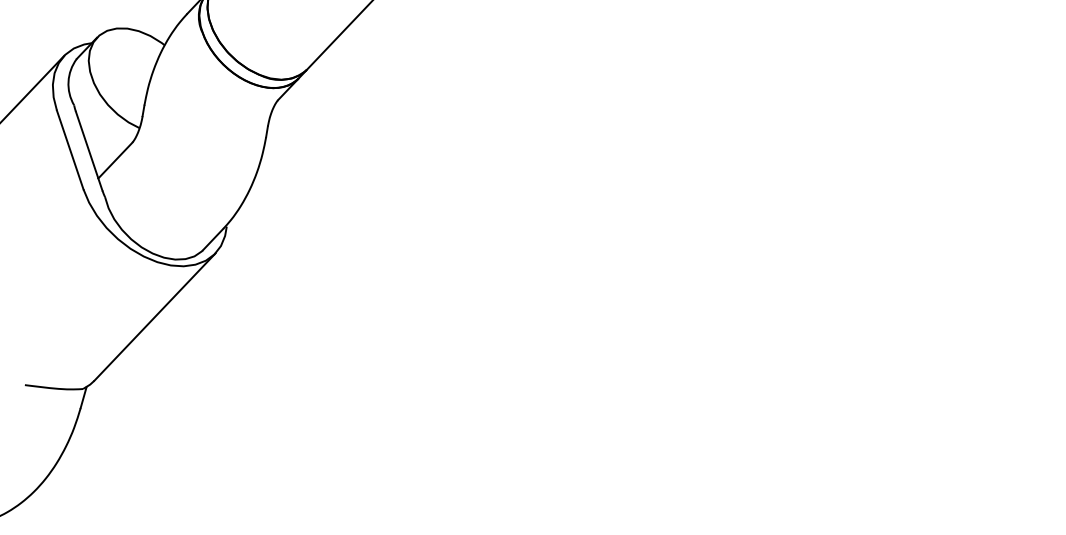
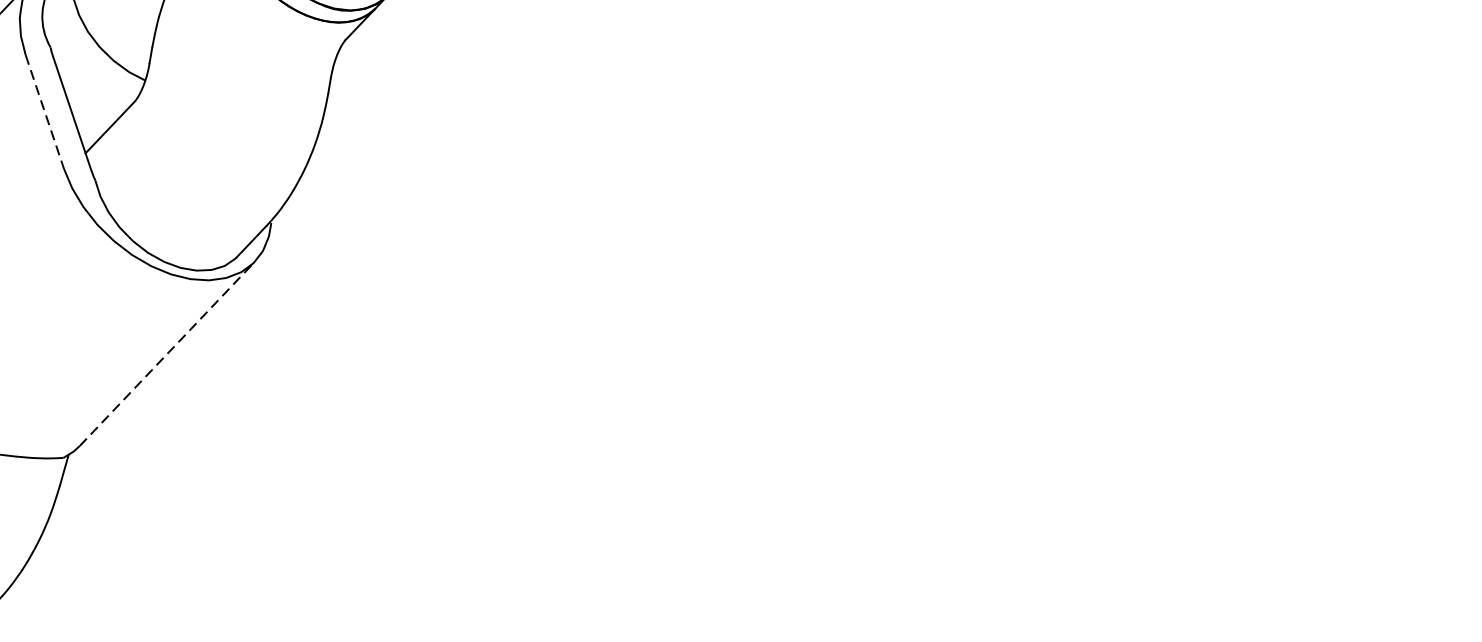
line: (70, 149) -> (45, 111), solid -> dashed
line: (154, 317) -> (166, 354), solid -> dashed

